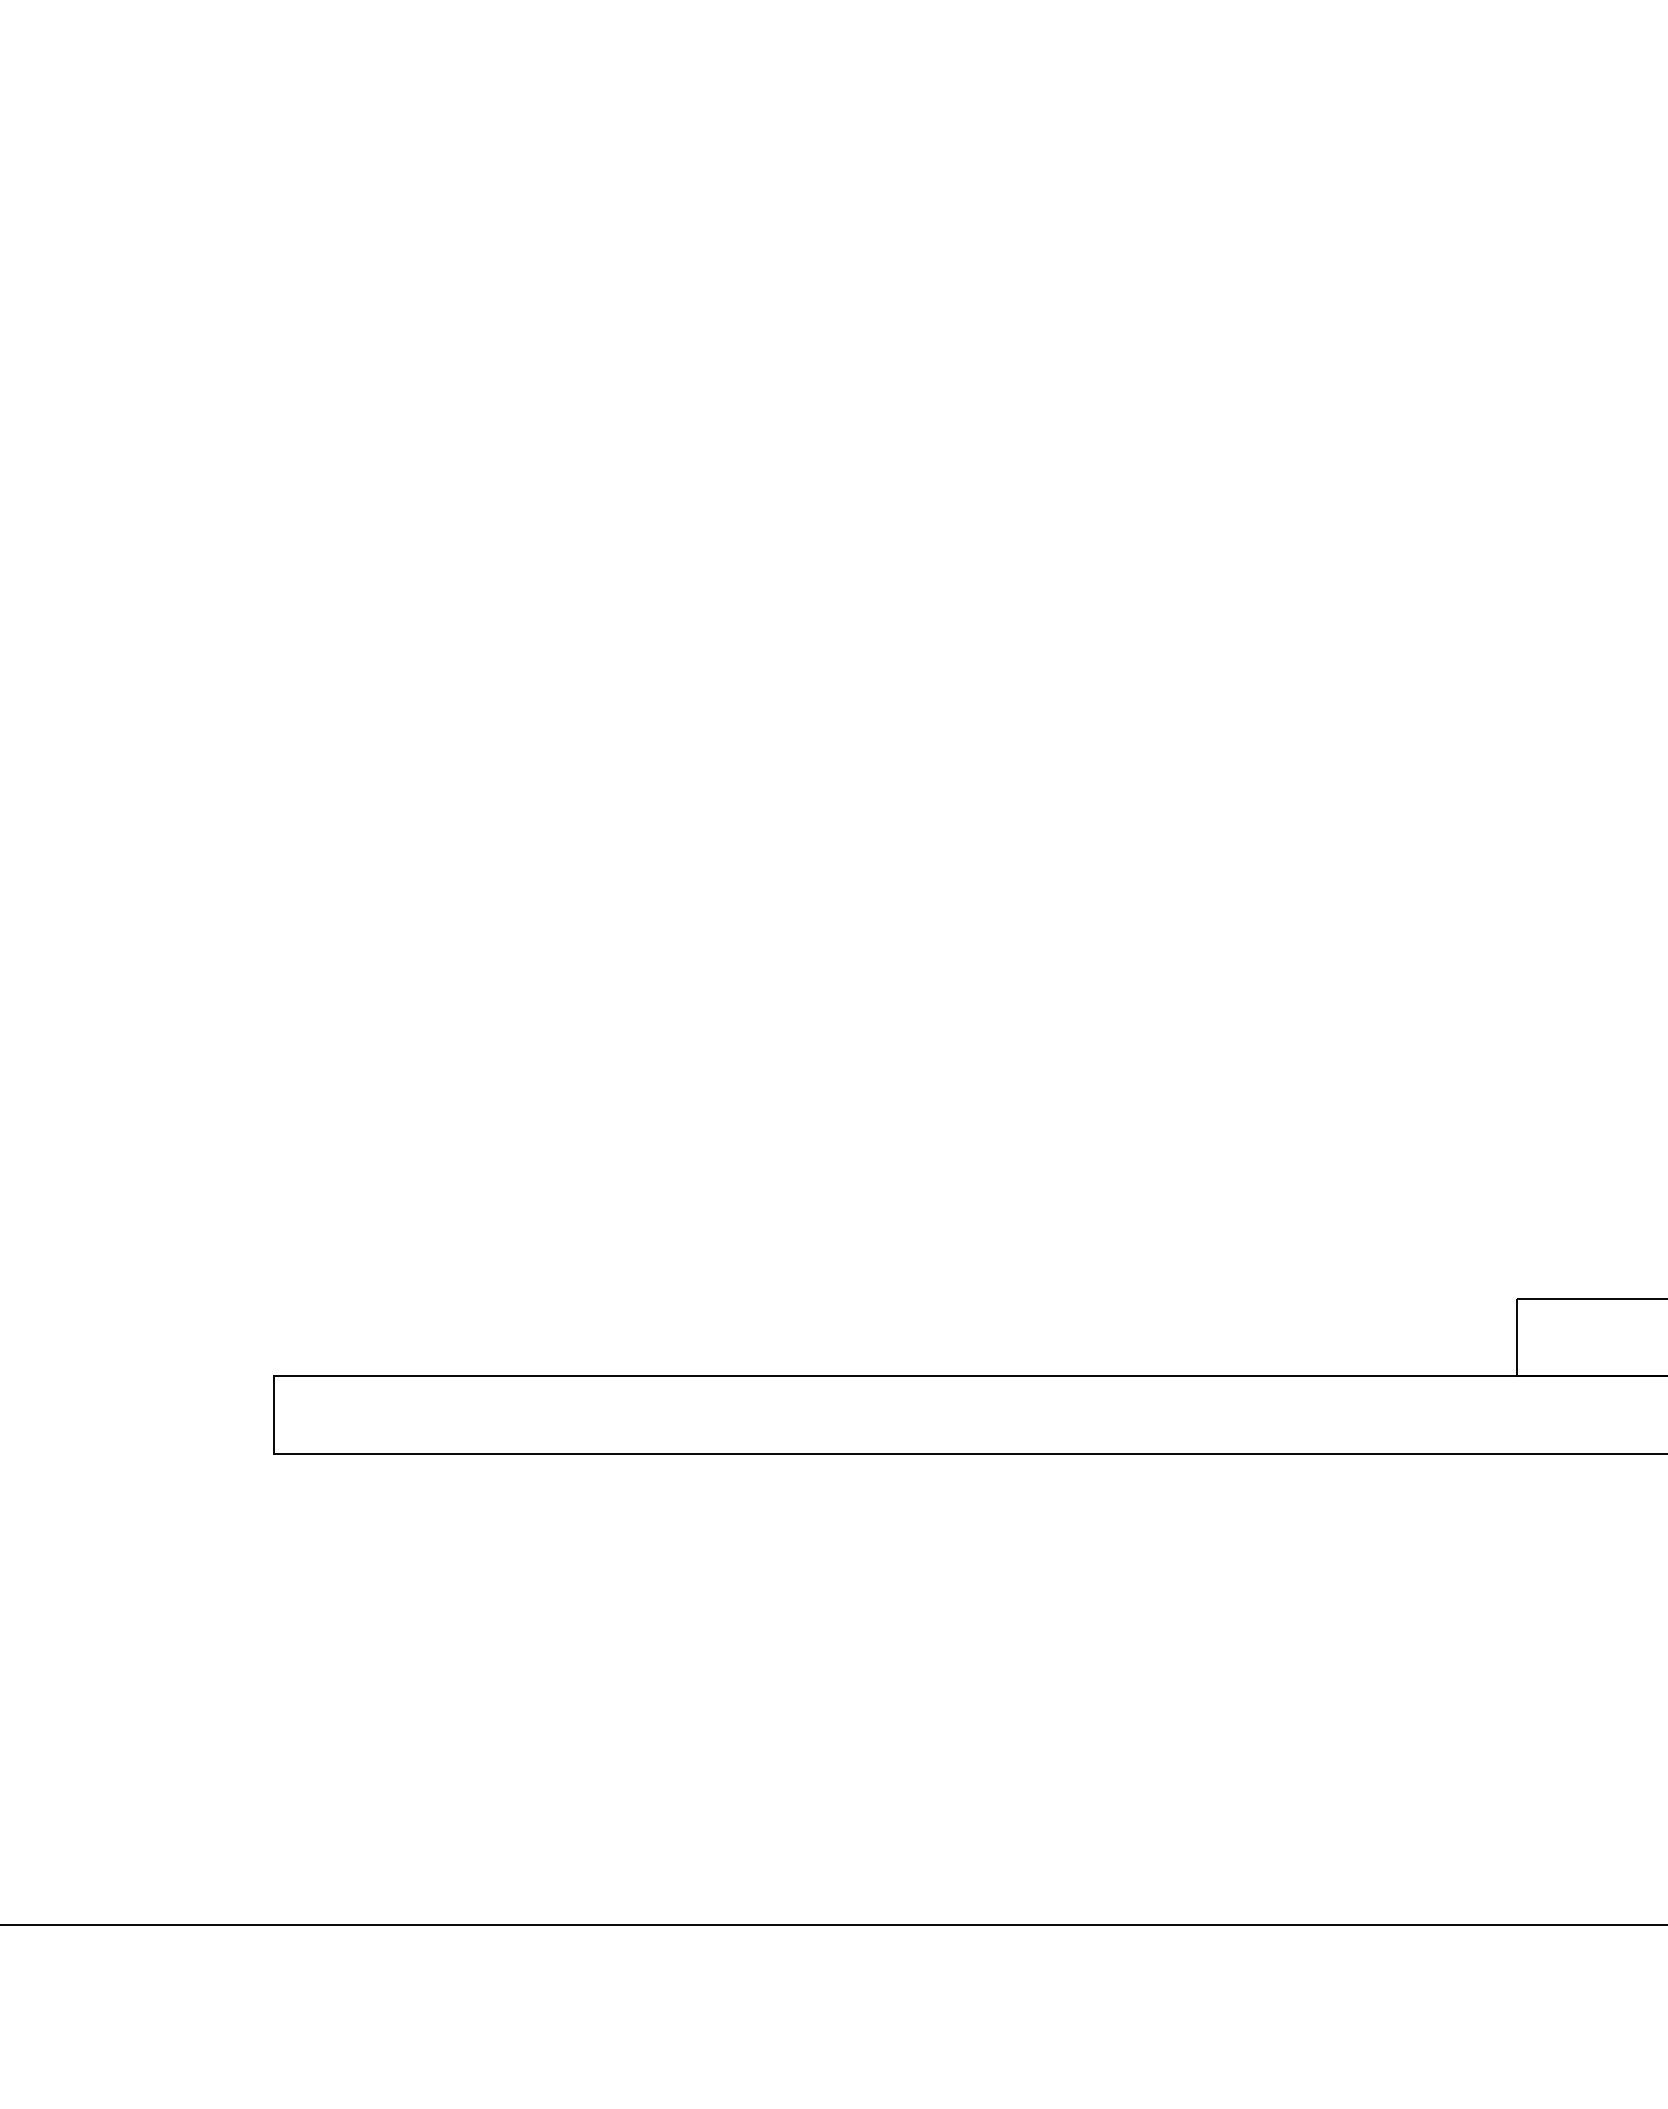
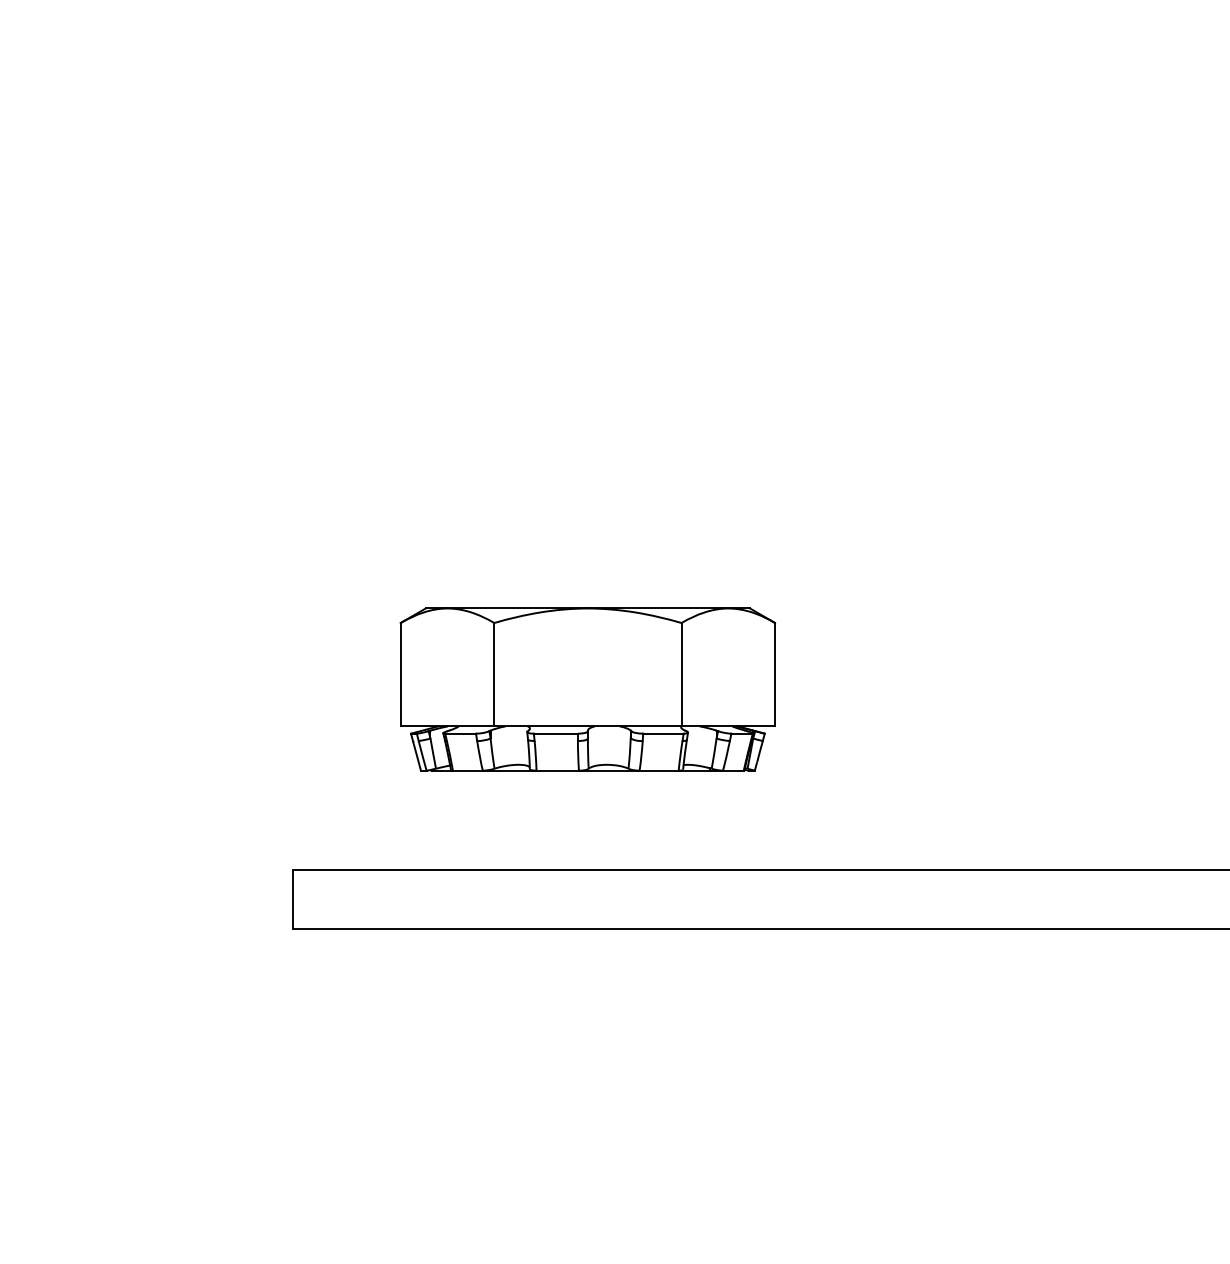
part: (661, 1138) -> (587, 689), added

